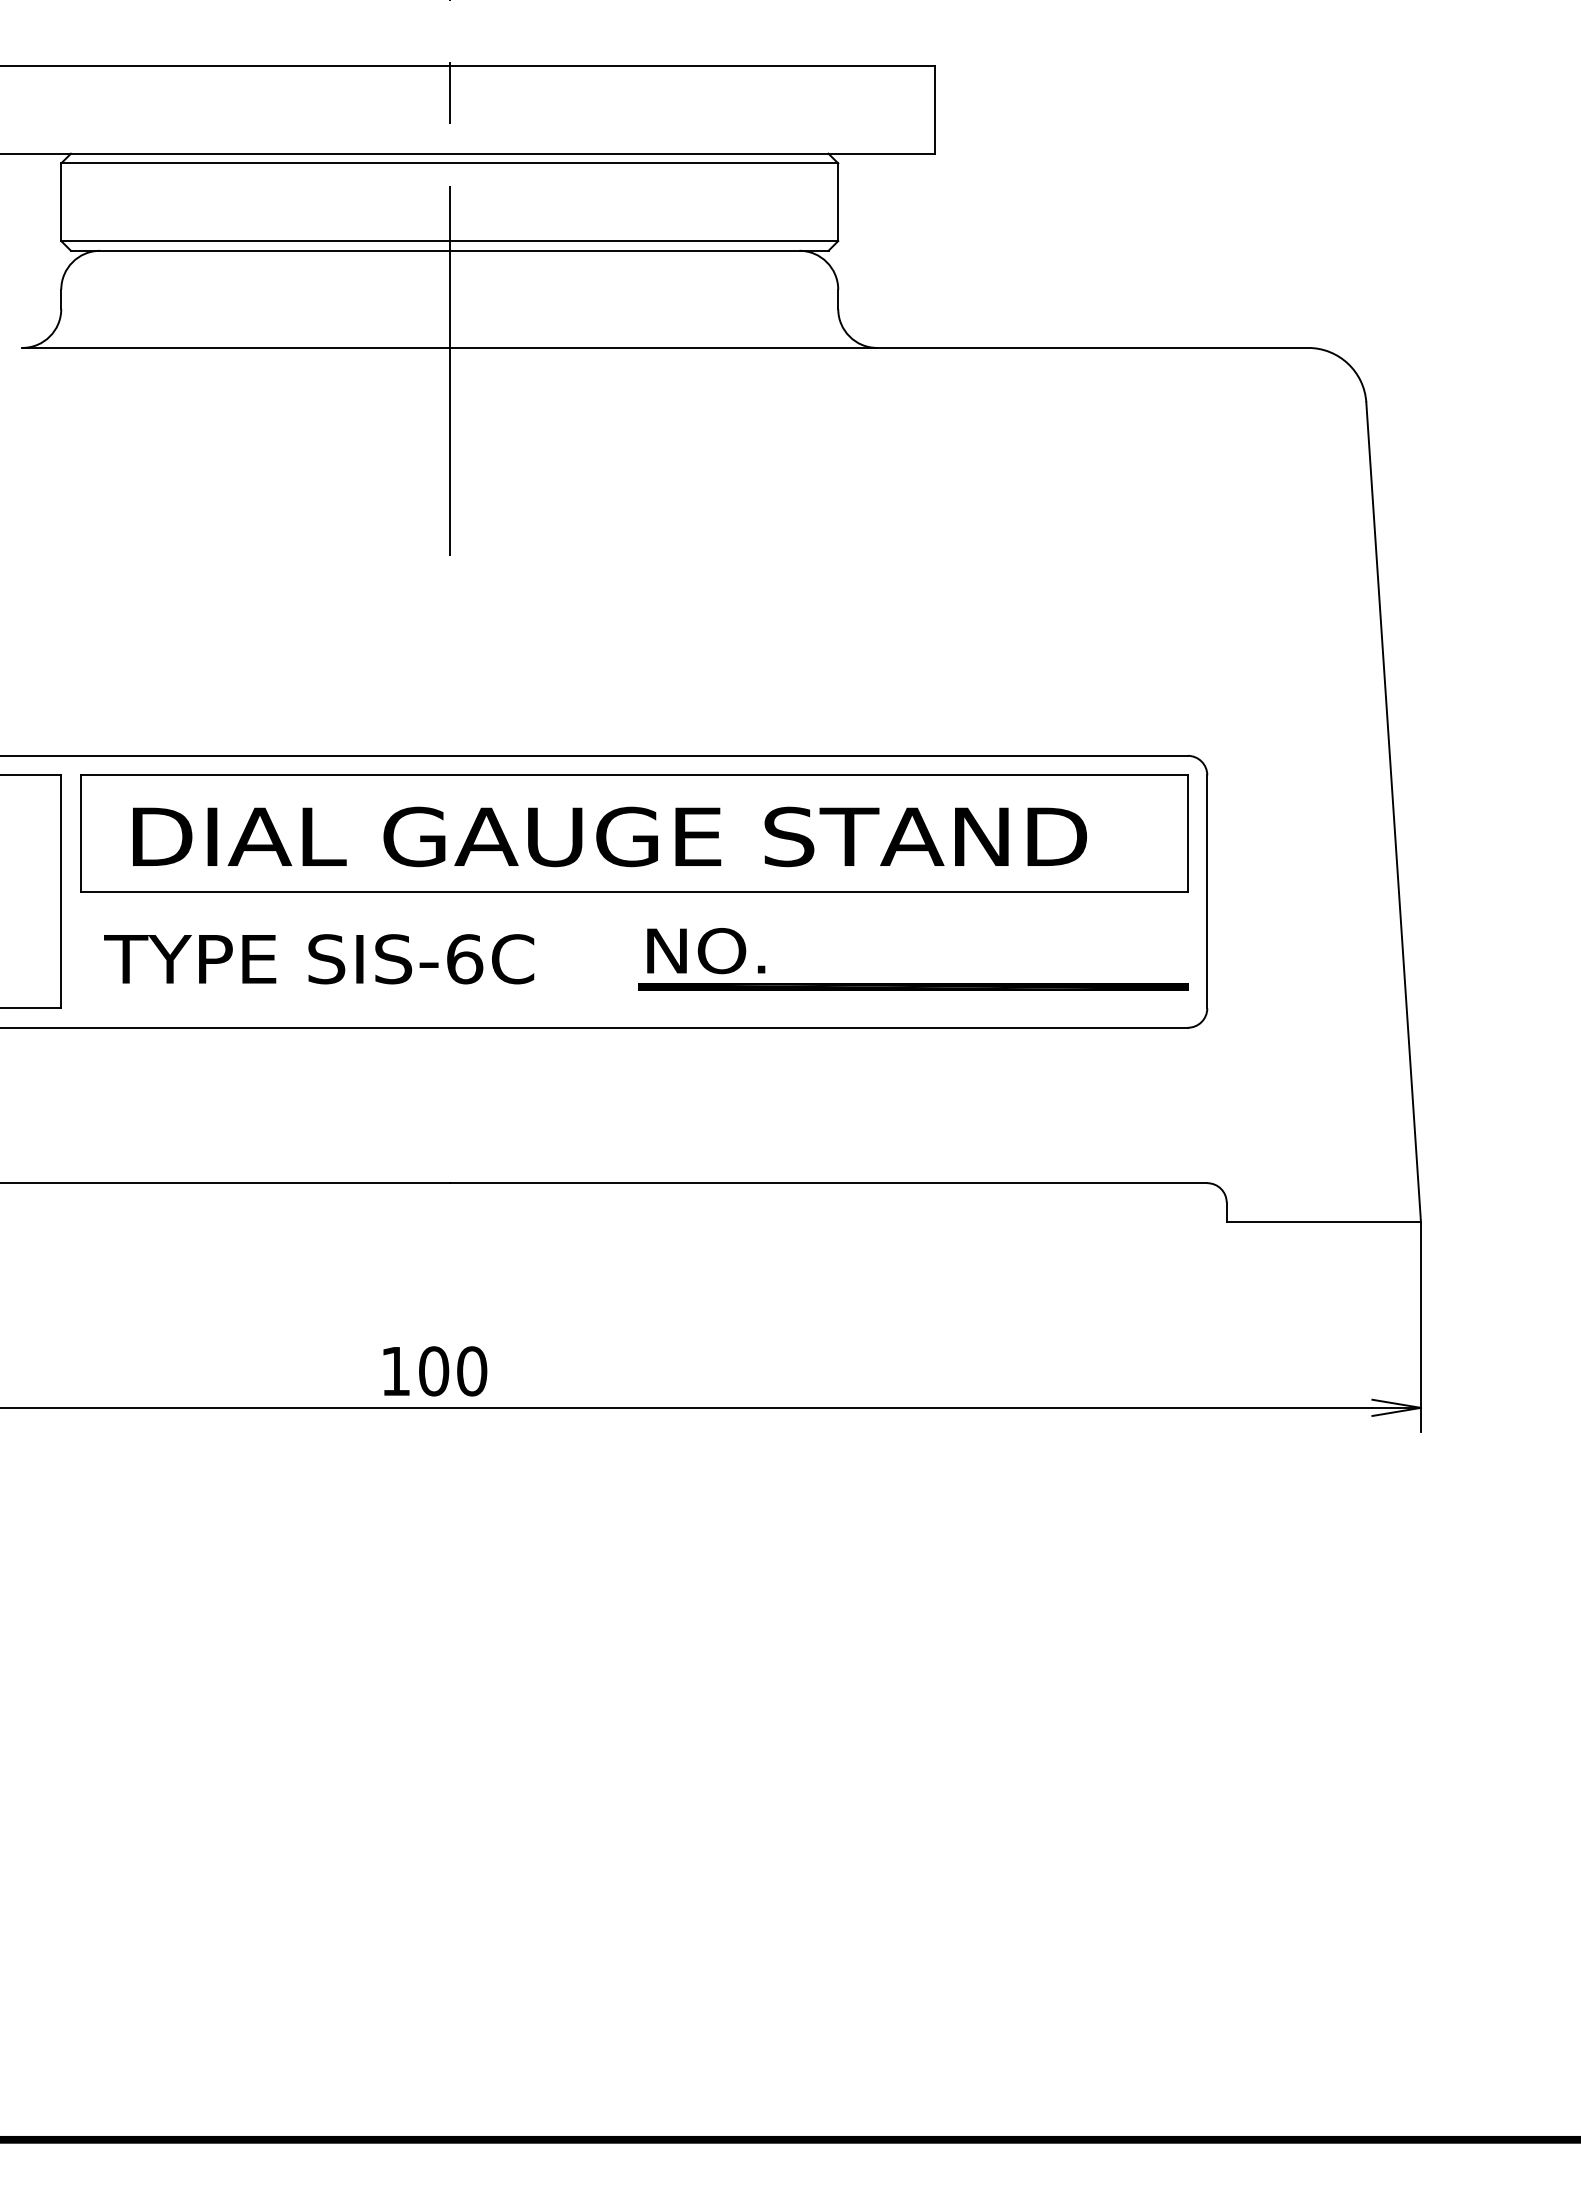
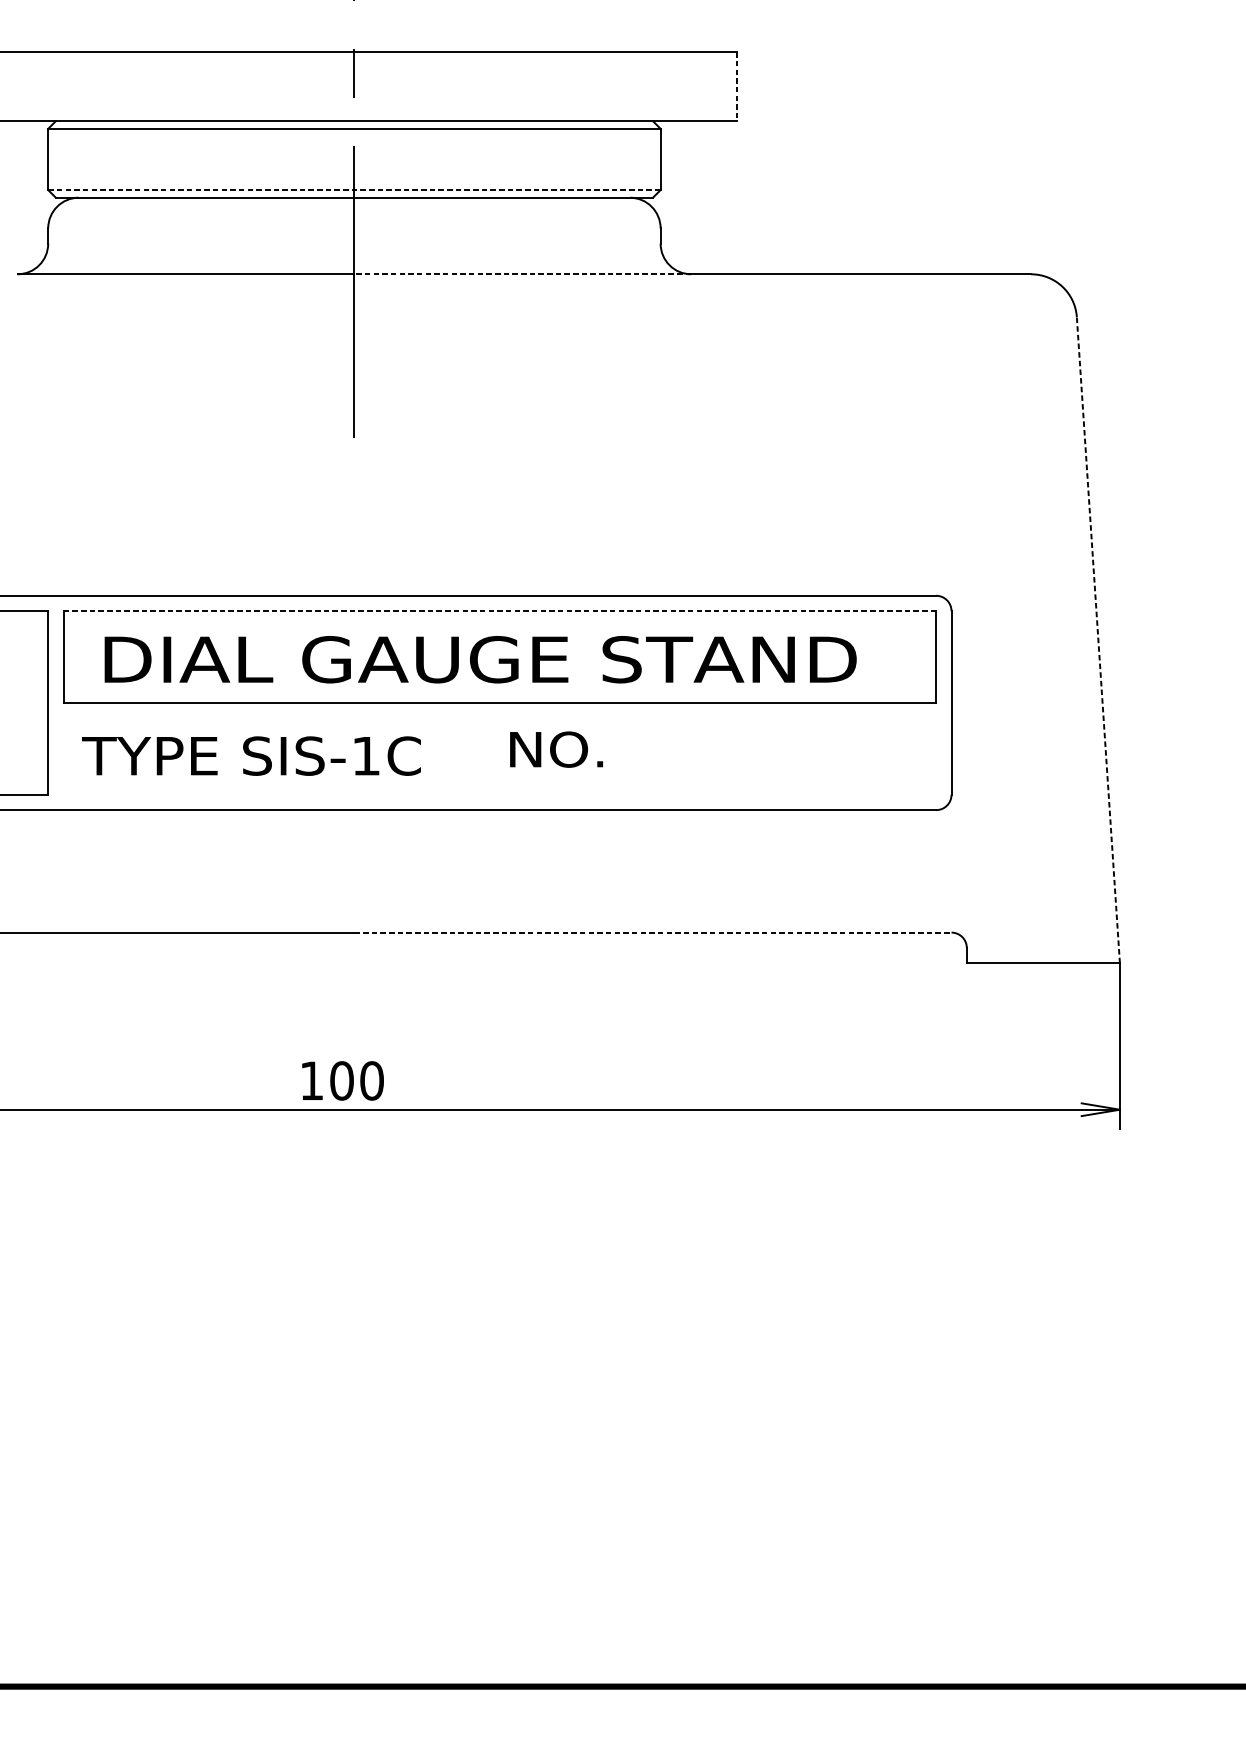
line: (935, 110) -> (737, 87), solid -> dashed
line: (450, 241) -> (355, 190), solid -> dashed
line: (663, 347) -> (522, 273), solid -> dashed
line: (634, 775) -> (500, 611), solid -> dashed
line: (1393, 812) -> (1098, 640), solid -> dashed
text: (465, 959) -> (366, 756), SIS-6C -> SIS-1C
part: (913, 986) -> (719, 777), removed
line: (828, 1183) -> (652, 932), solid -> dashed

